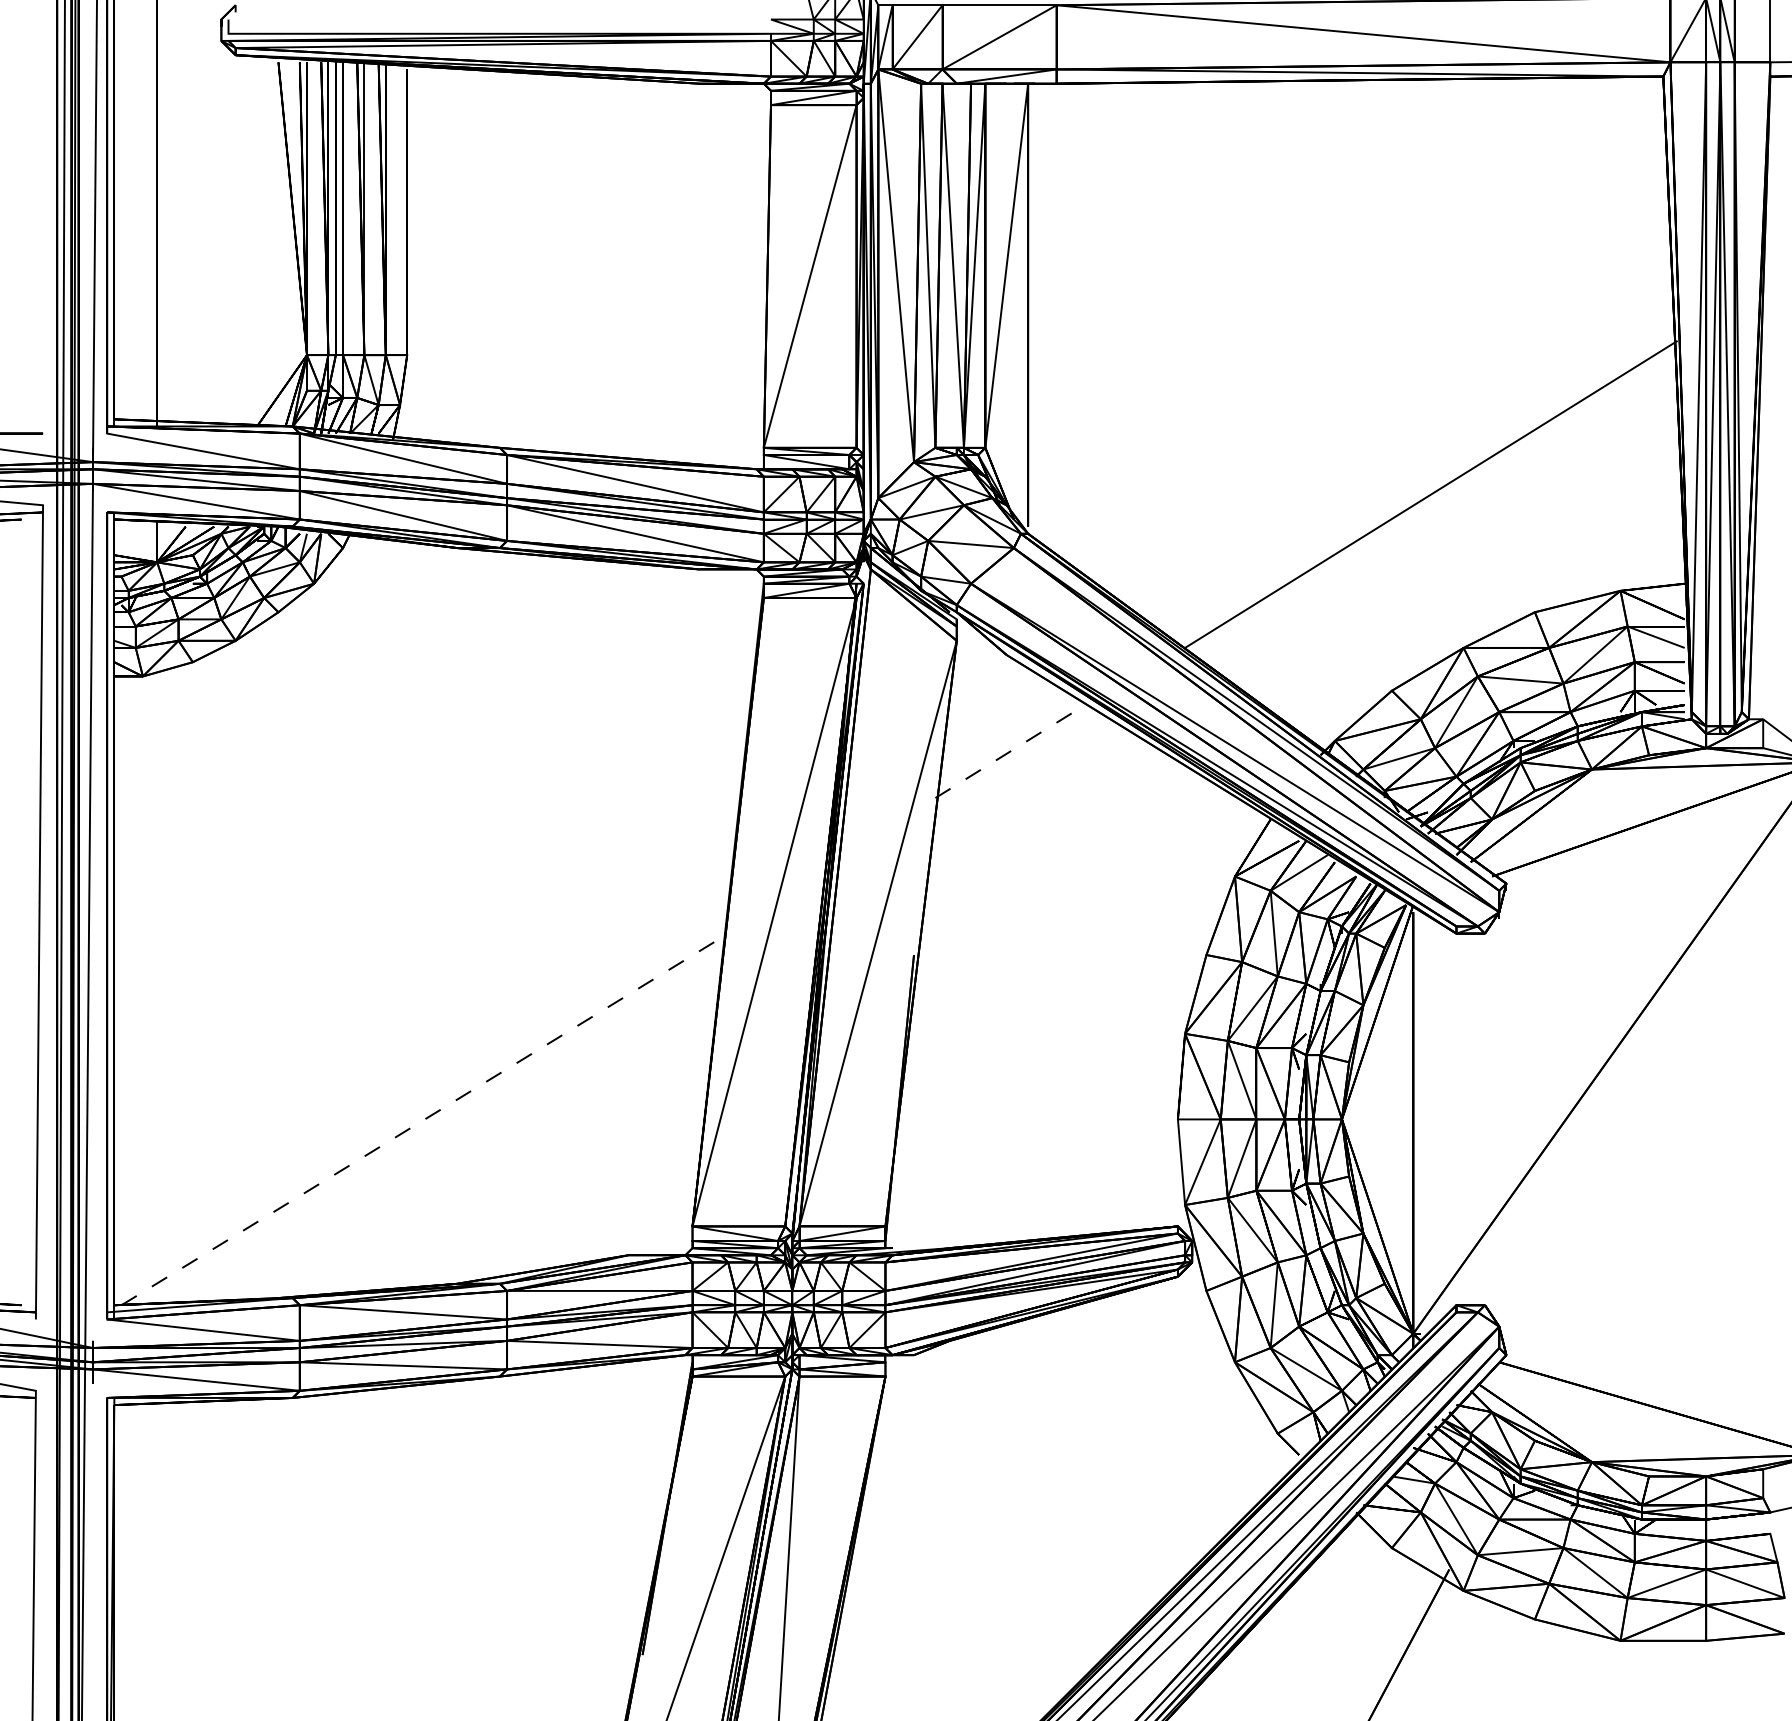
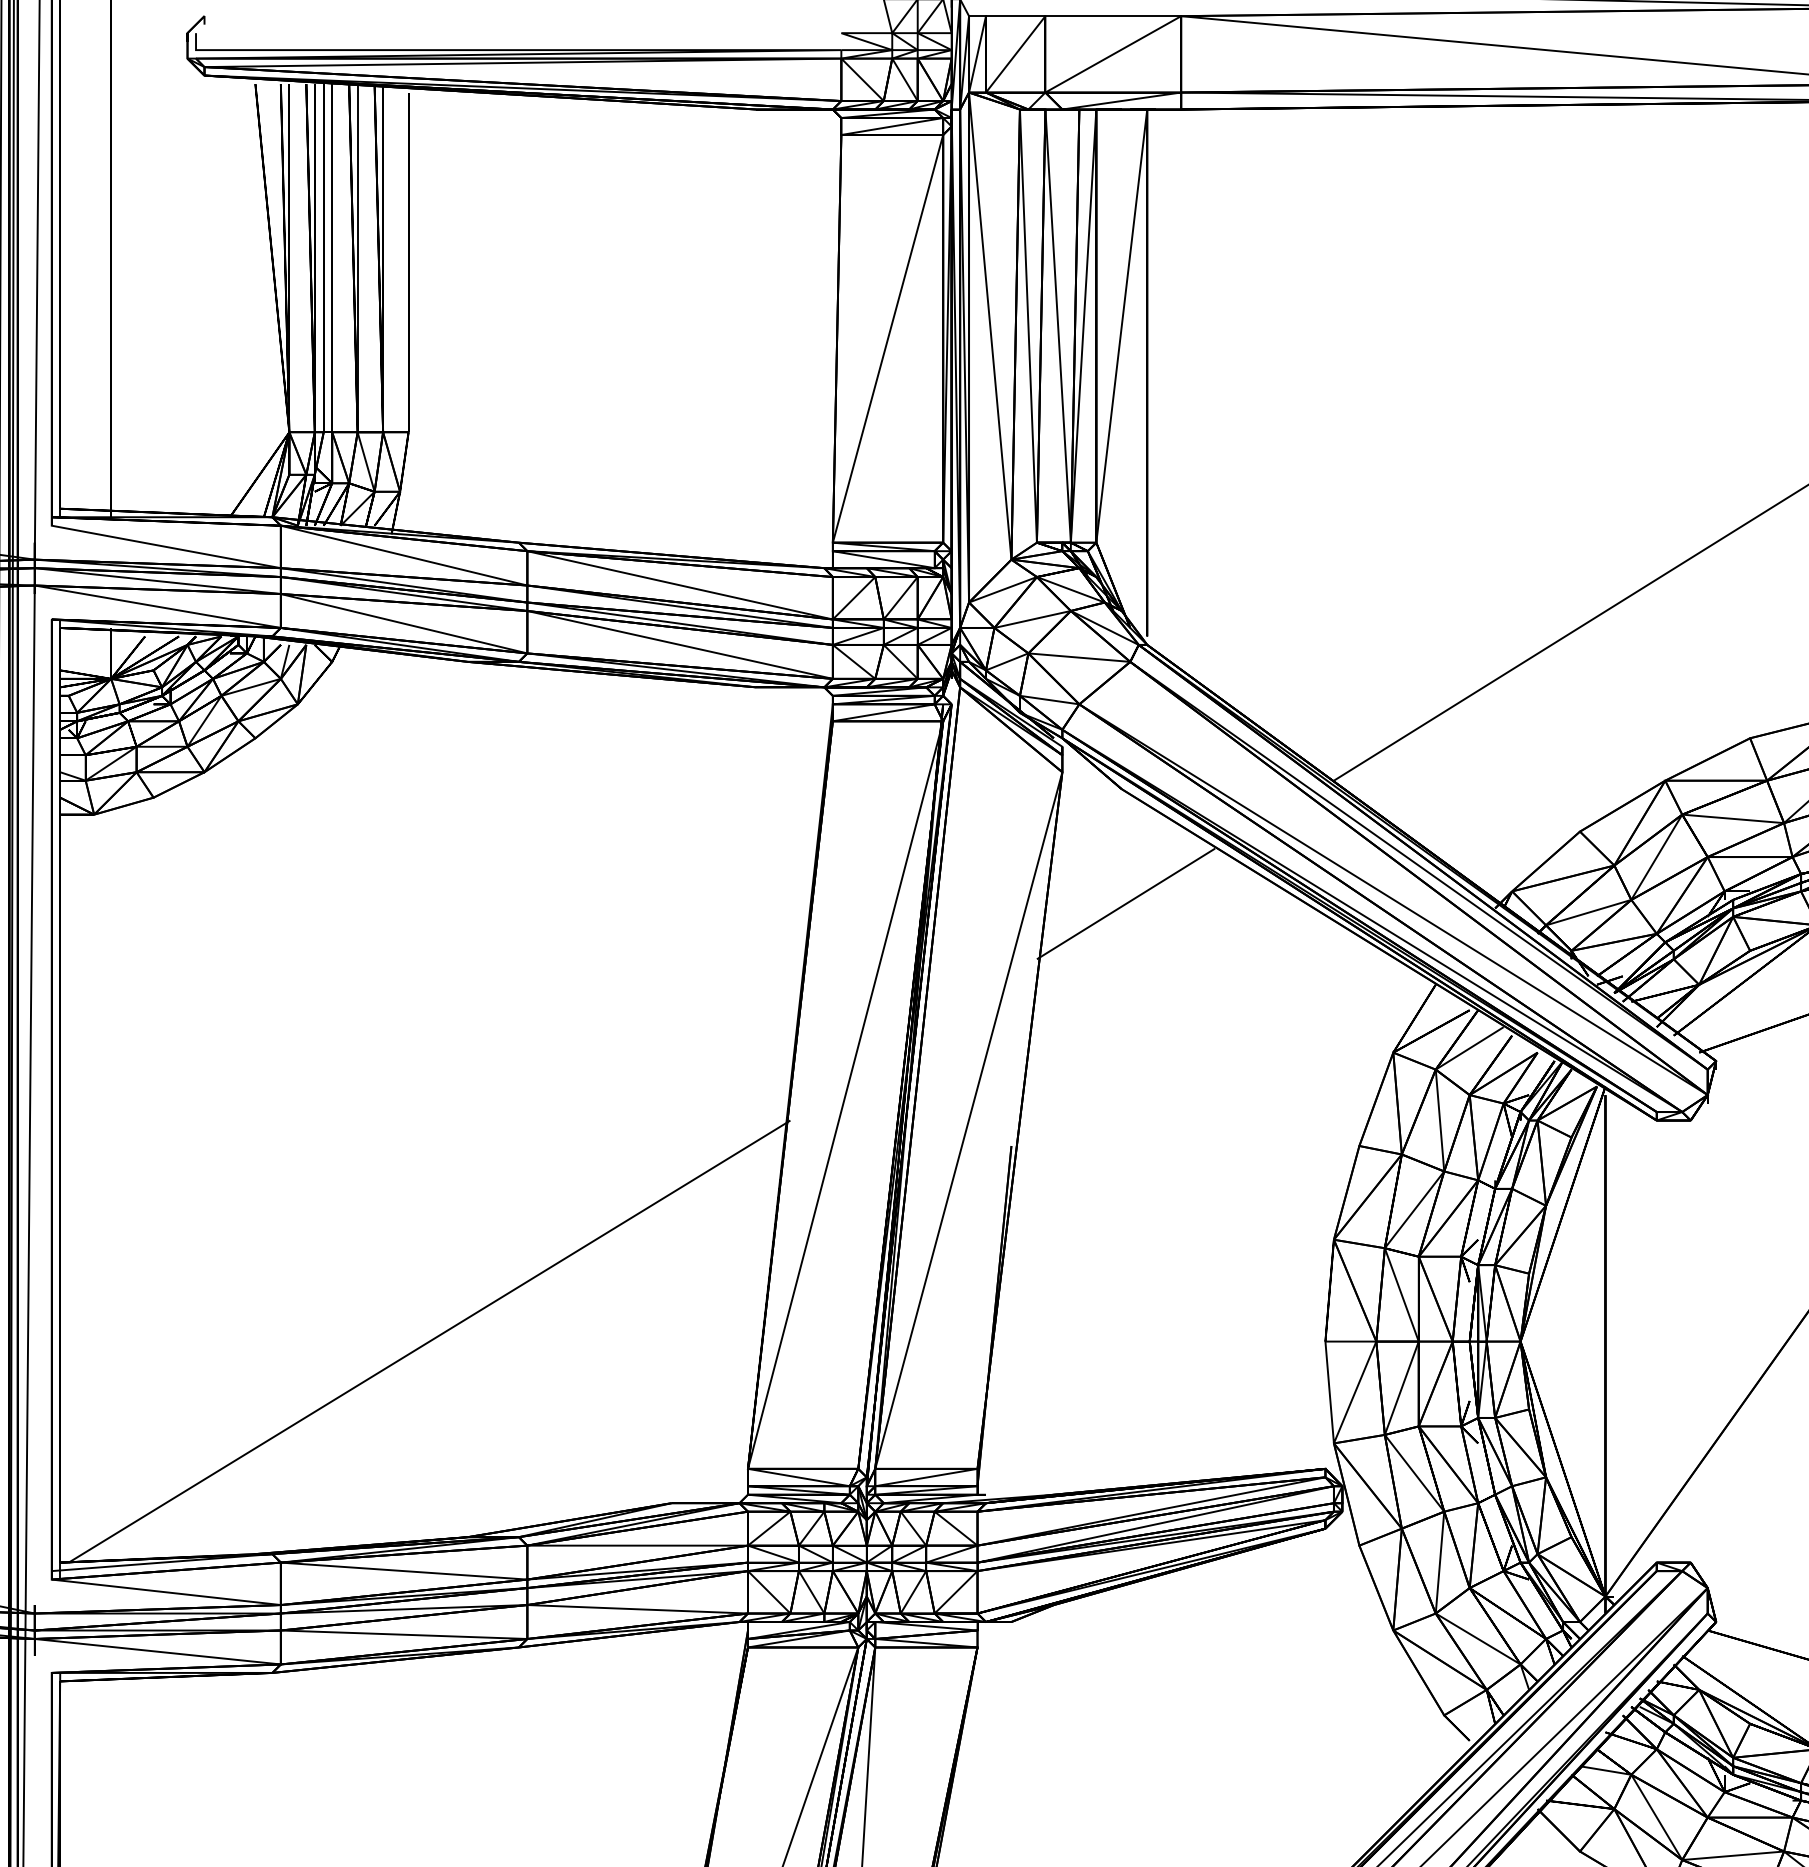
line: (1010, 751) -> (1126, 903), dashed -> solid
line: (424, 1119) -> (429, 1341), dashed -> solid

